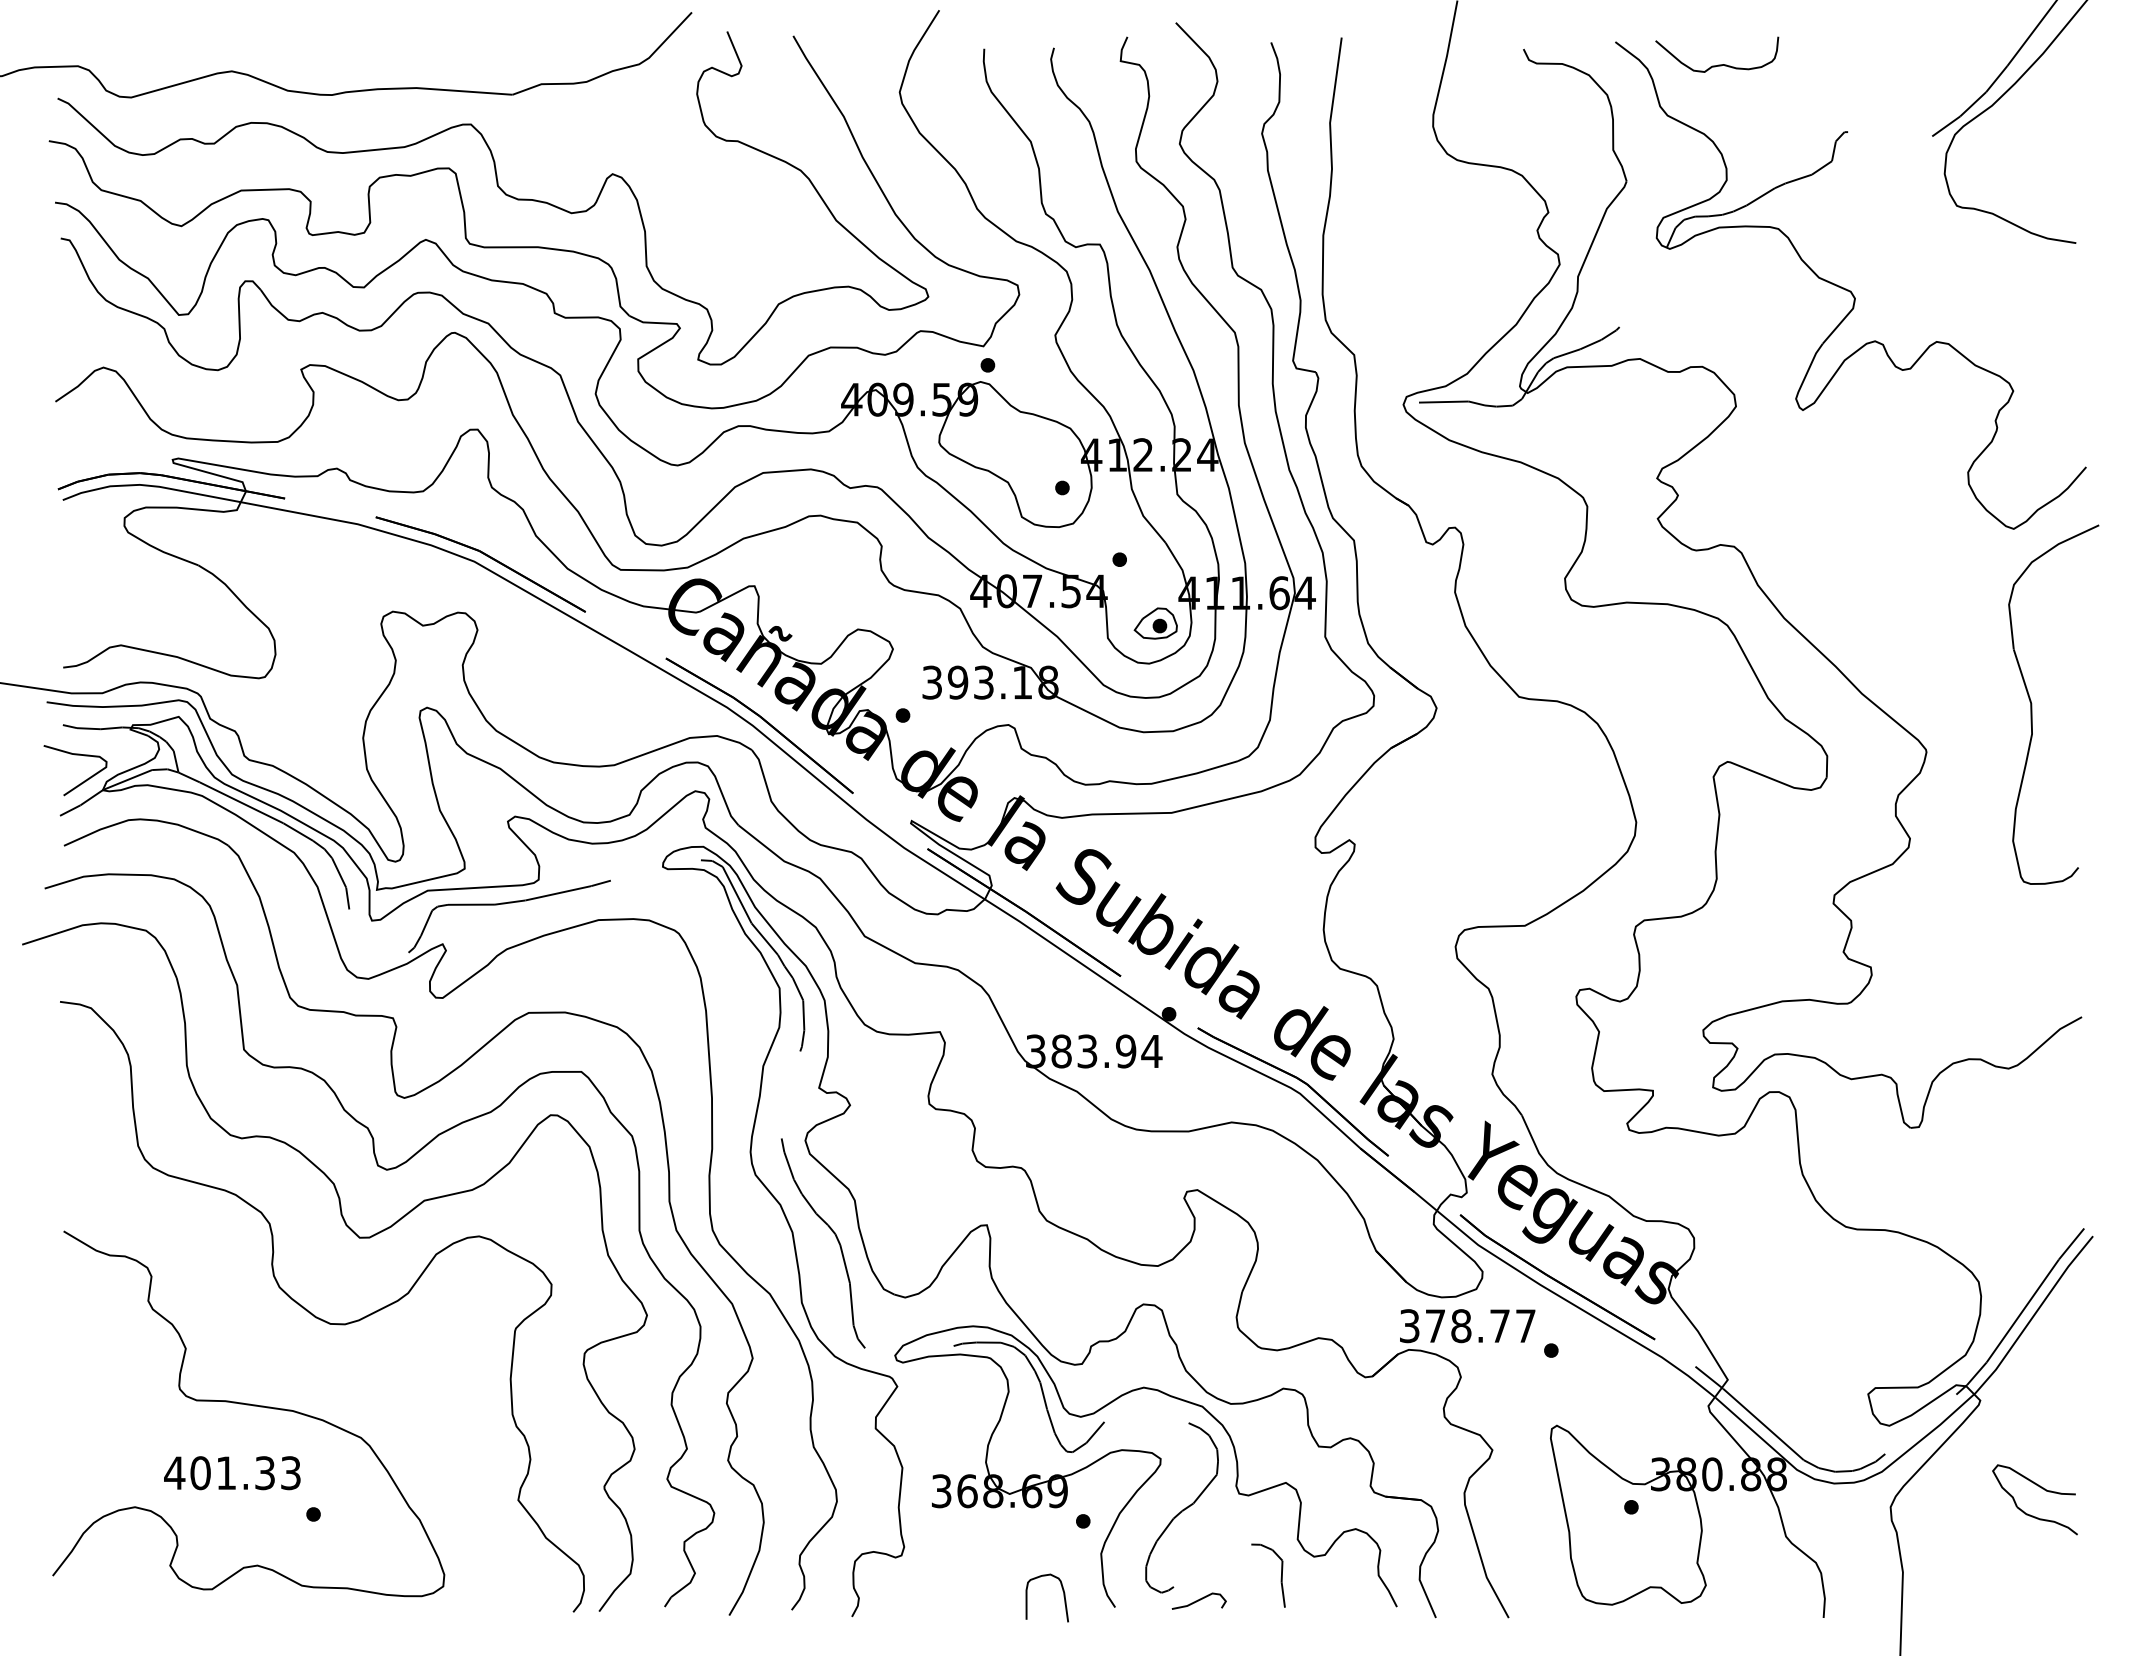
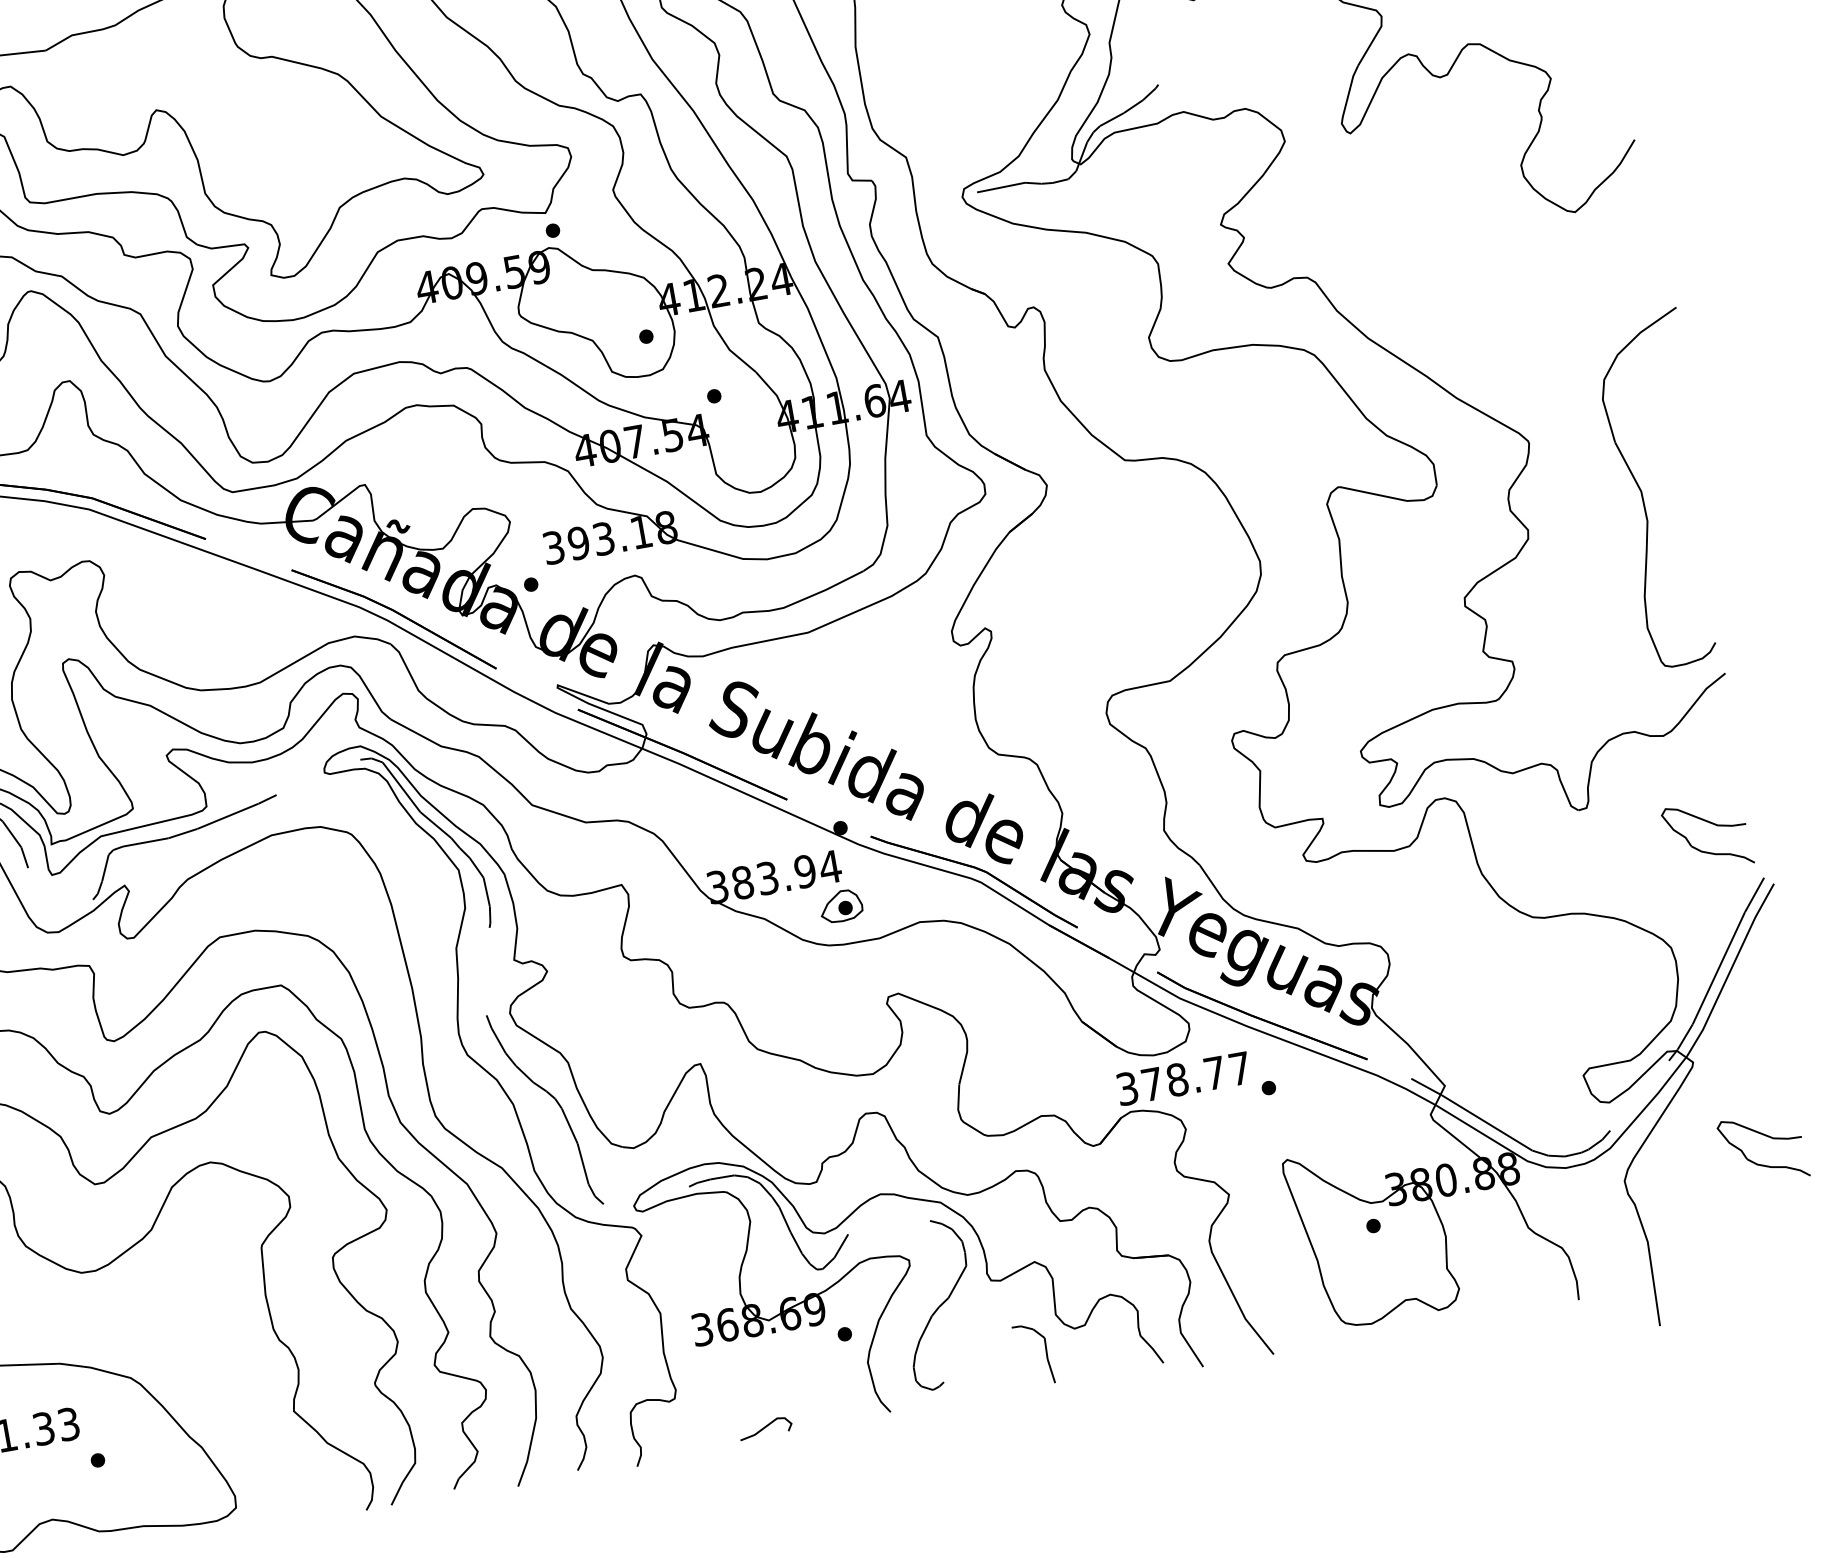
part: (1155, 623) -> (840, 906), moved
part: (2032, 704) -> (1642, 492), moved
part: (2042, 1166) -> (1712, 824), added
curve: (1063, 1597) -> (838, 1411), removed
curve: (1198, 1600) -> (764, 1427), moved

